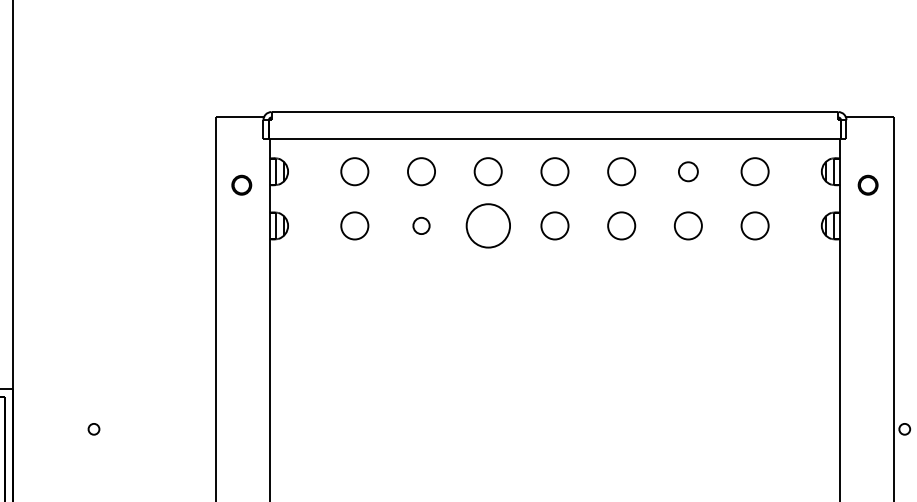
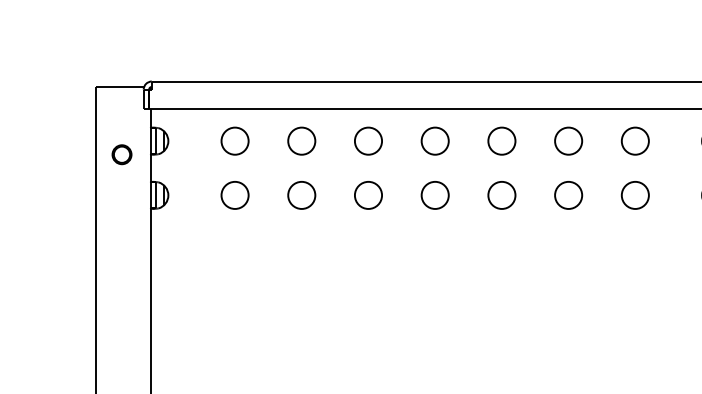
part: (688, 171) -> (568, 140), size x1.43
part: (421, 225) -> (301, 194), size x1.67
part: (487, 225) -> (367, 194), size x0.62

